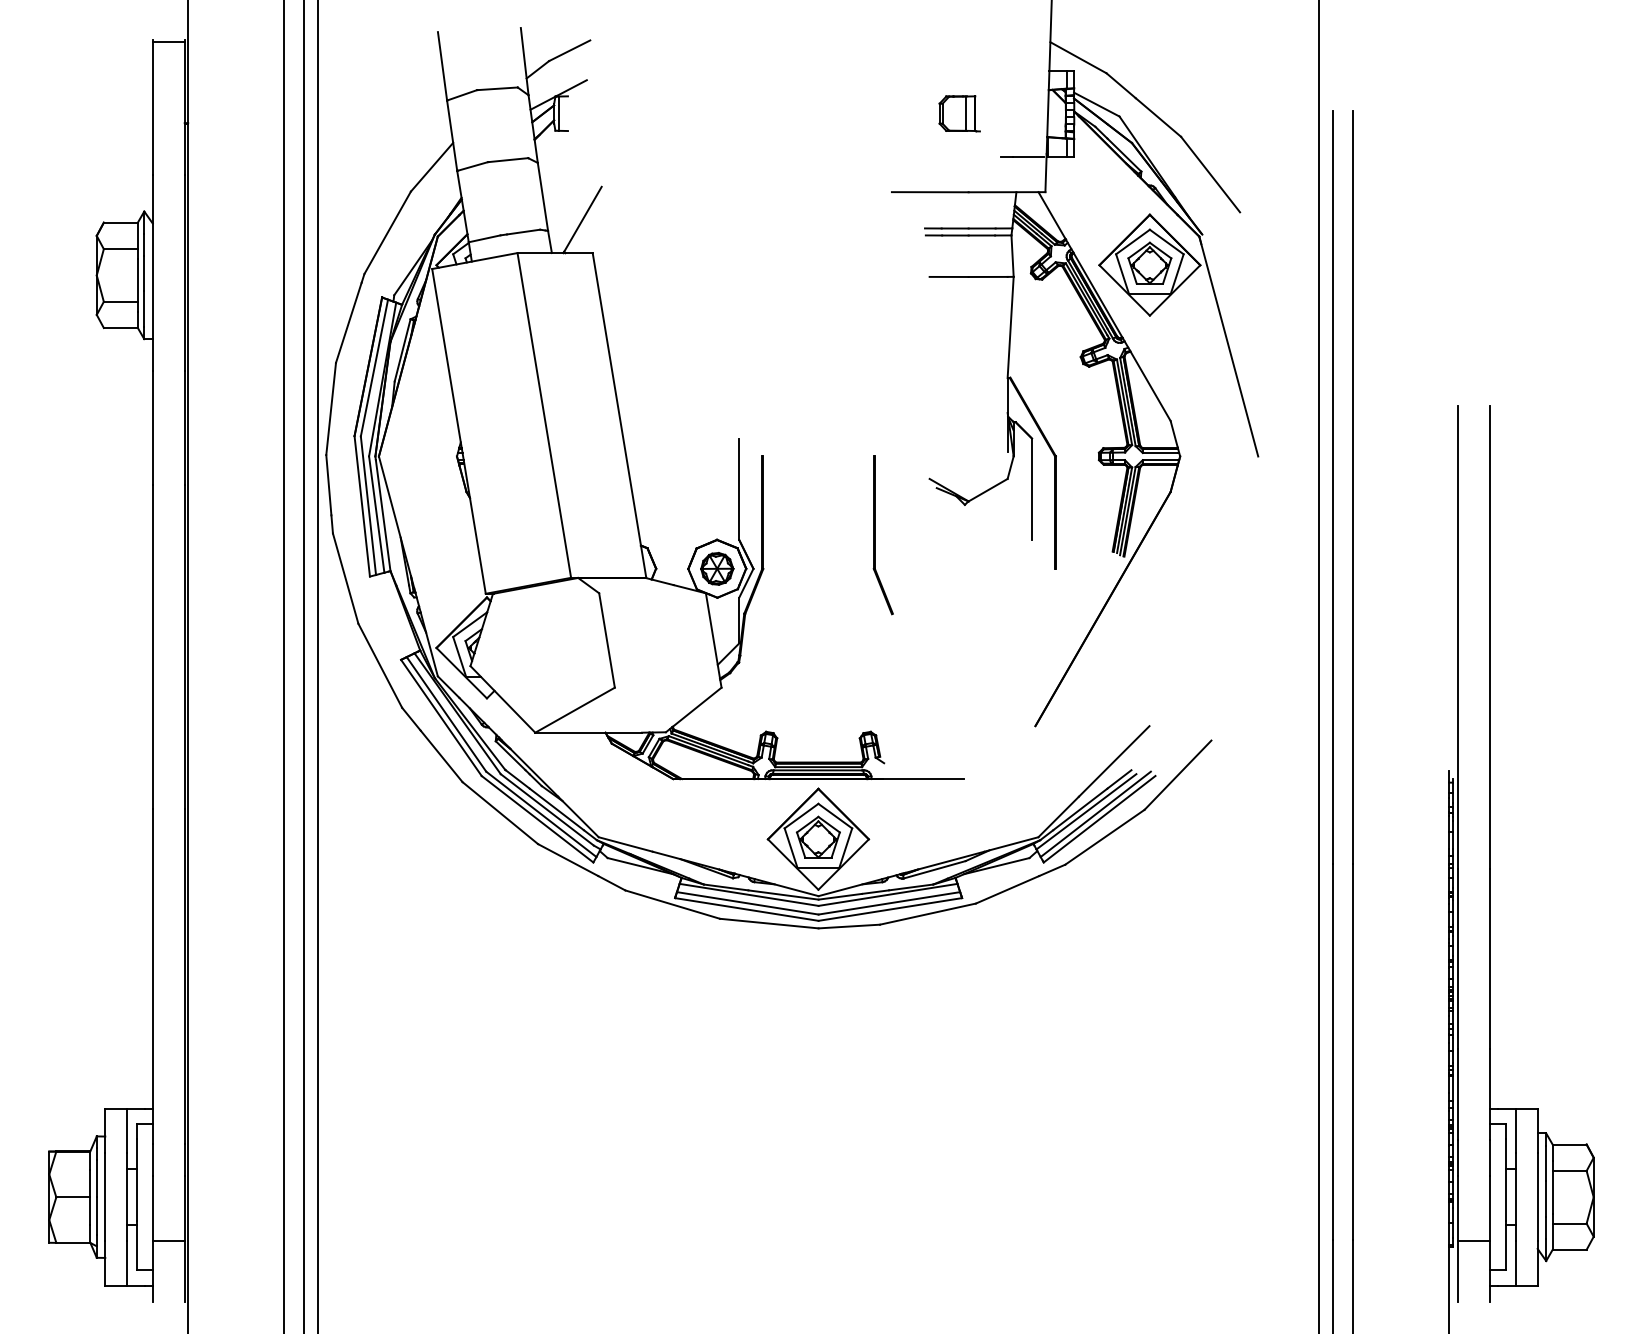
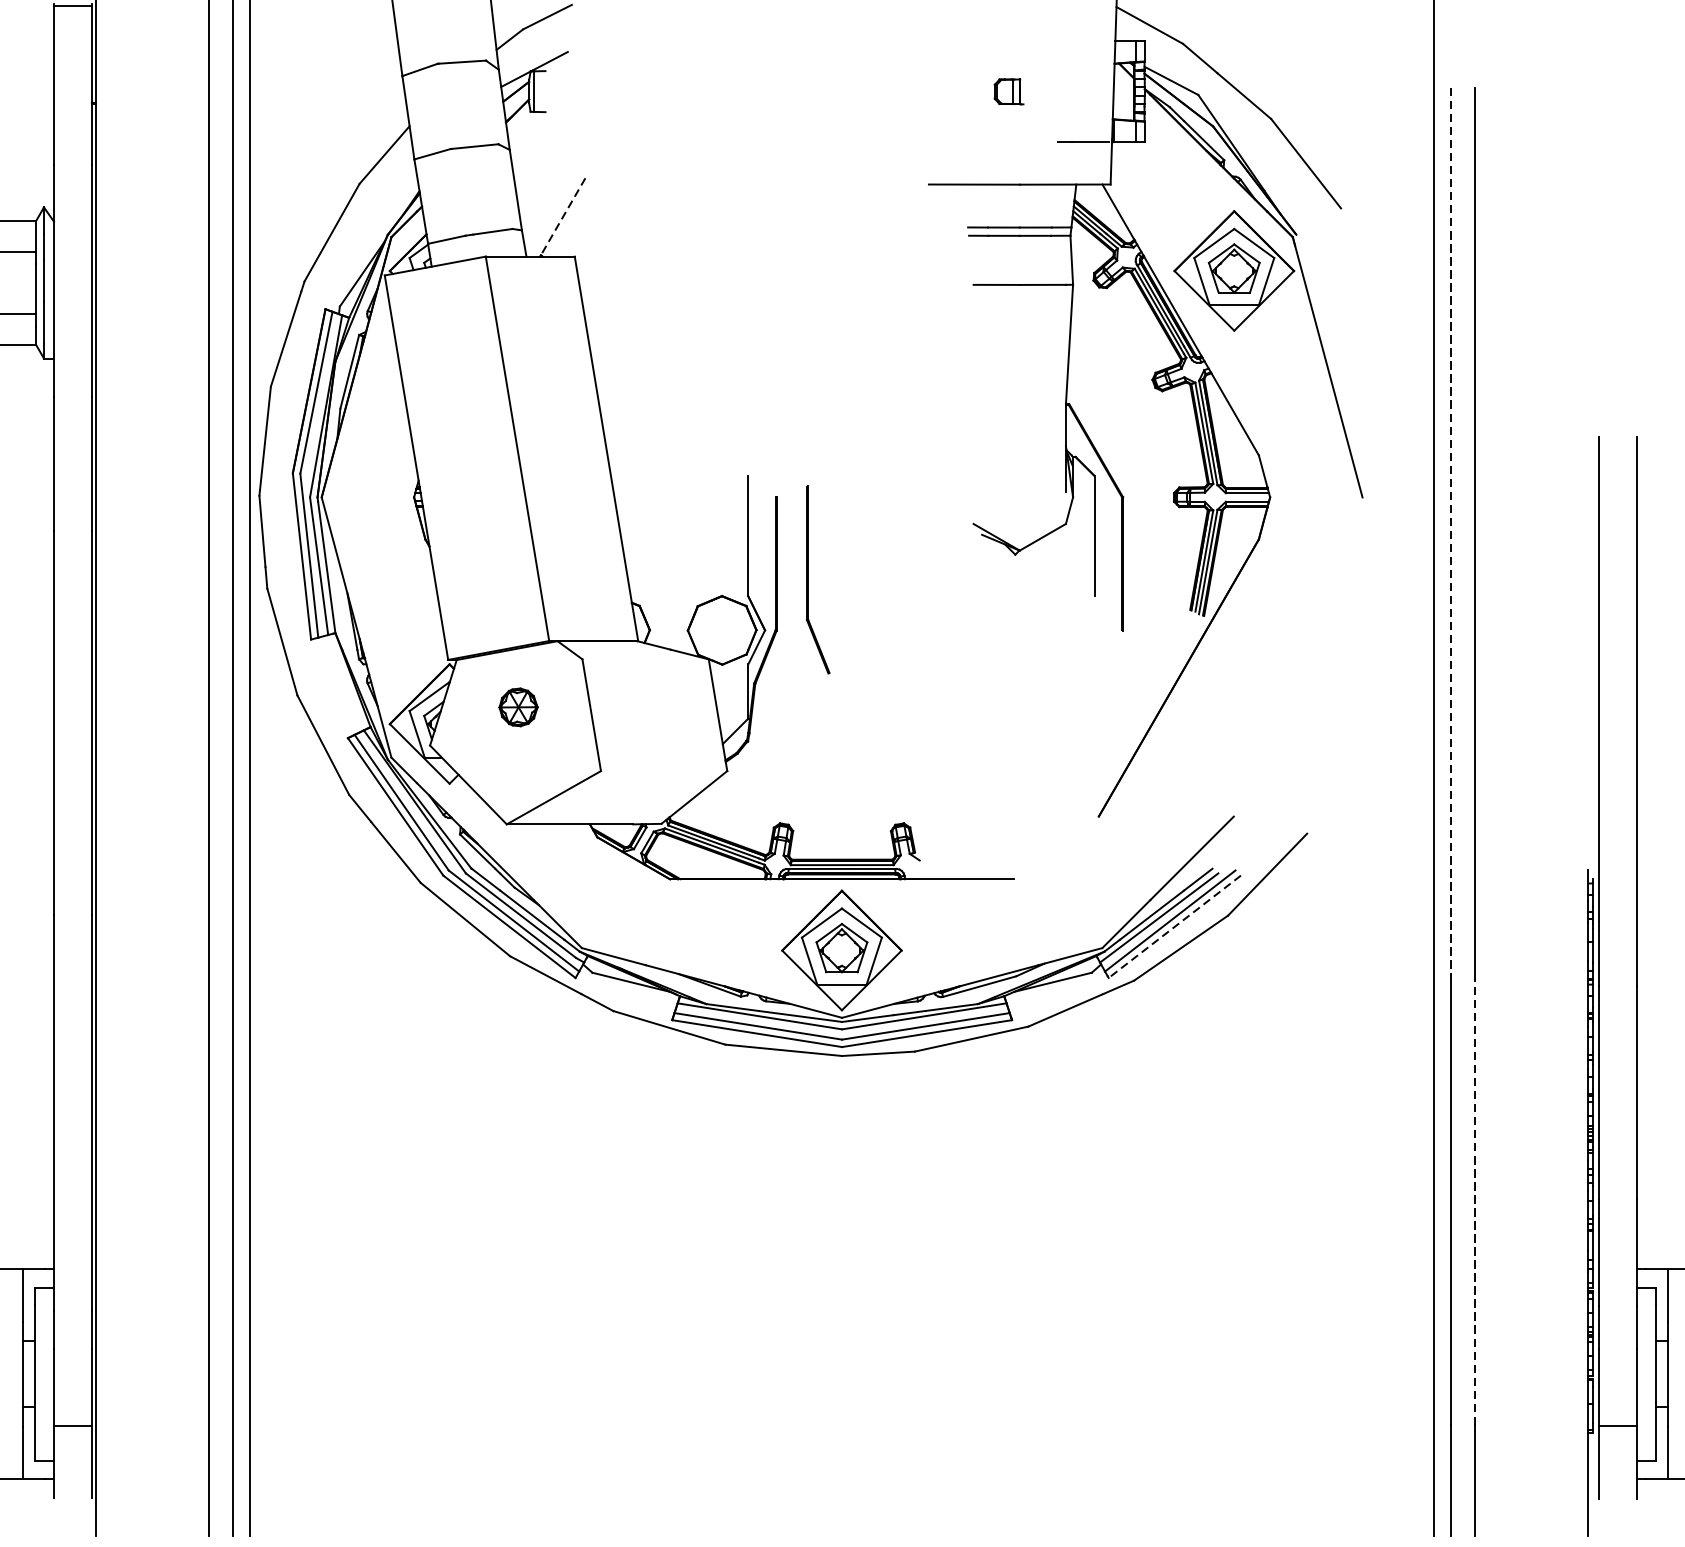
part: (959, 113) -> (1008, 91), size x0.6
line: (582, 220) -> (562, 218), solid -> dashed
line: (1332, 487) -> (1450, 534), solid -> dashed
part: (875, 535) -> (808, 580), moved
part: (717, 568) -> (518, 706), moved
line: (1099, 819) -> (1174, 927), solid -> dashed
line: (1353, 1051) -> (1475, 1201), solid -> dashed

